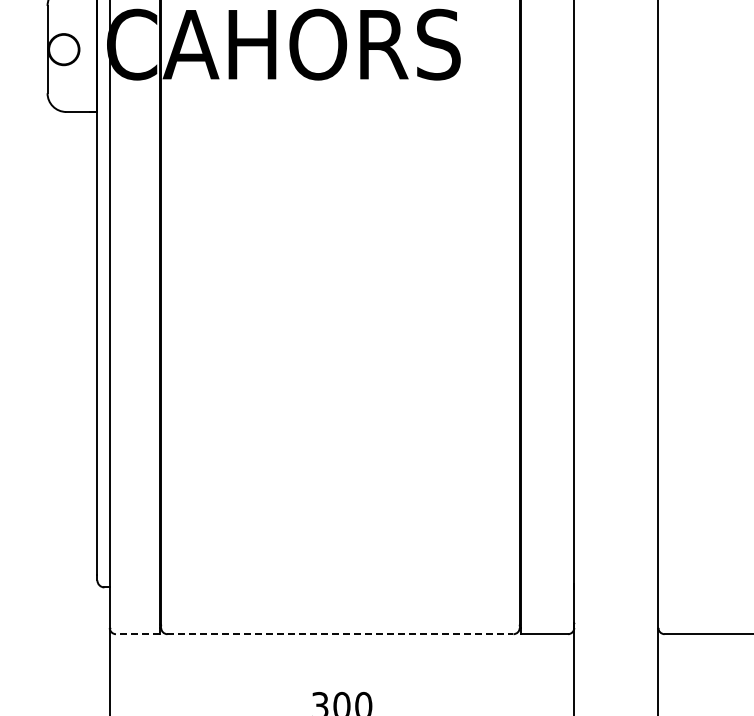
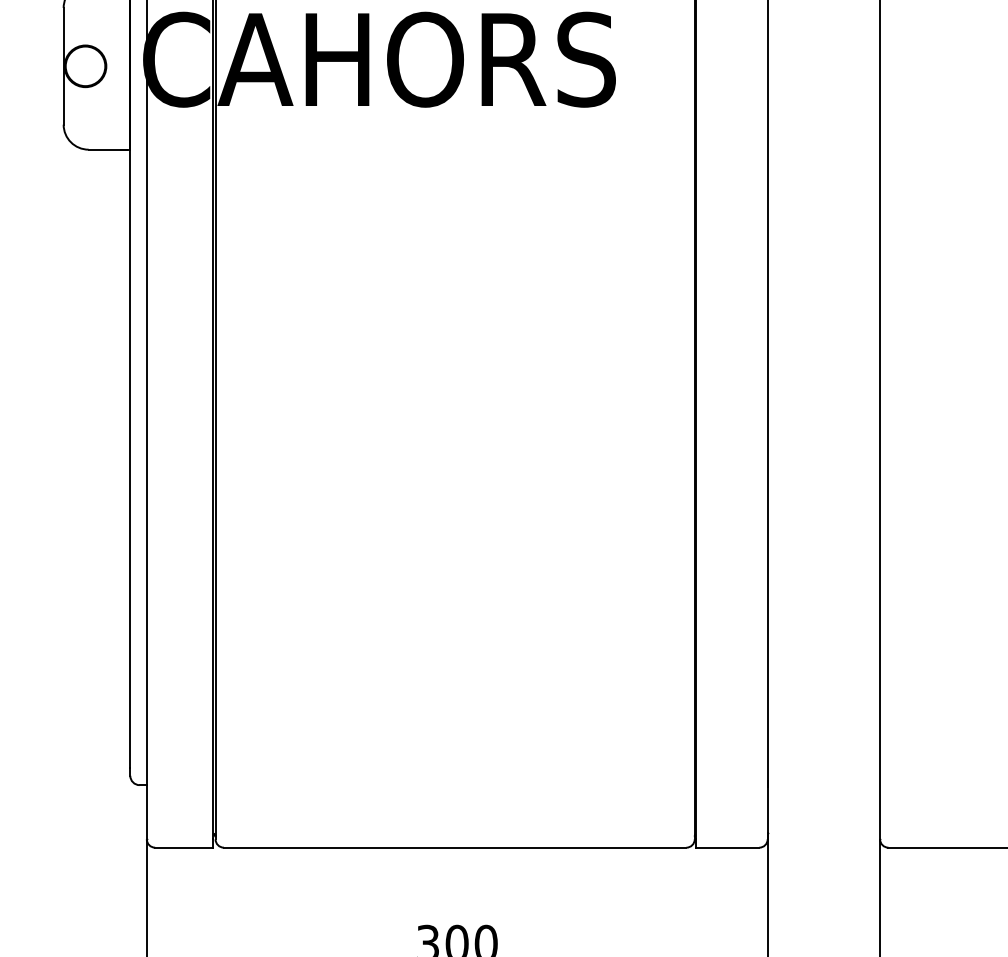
line: (137, 634) -> (183, 848), dashed -> solid
line: (340, 634) -> (455, 848), dashed -> solid

